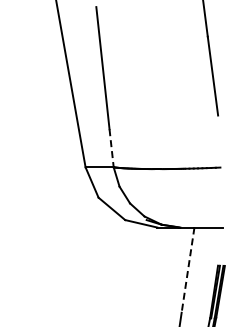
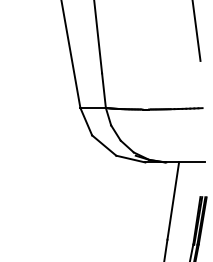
line: (111, 148) -> (103, 90), dashed -> solid
line: (187, 270) -> (172, 201), dashed -> solid

